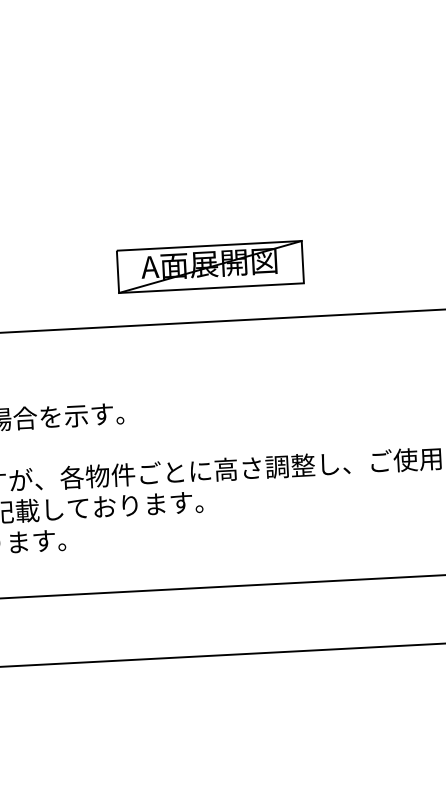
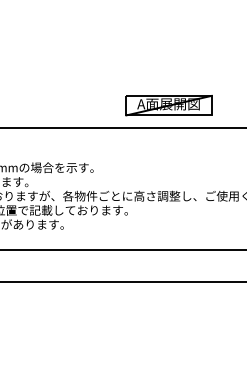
part: (209, 266) -> (168, 105), moved

